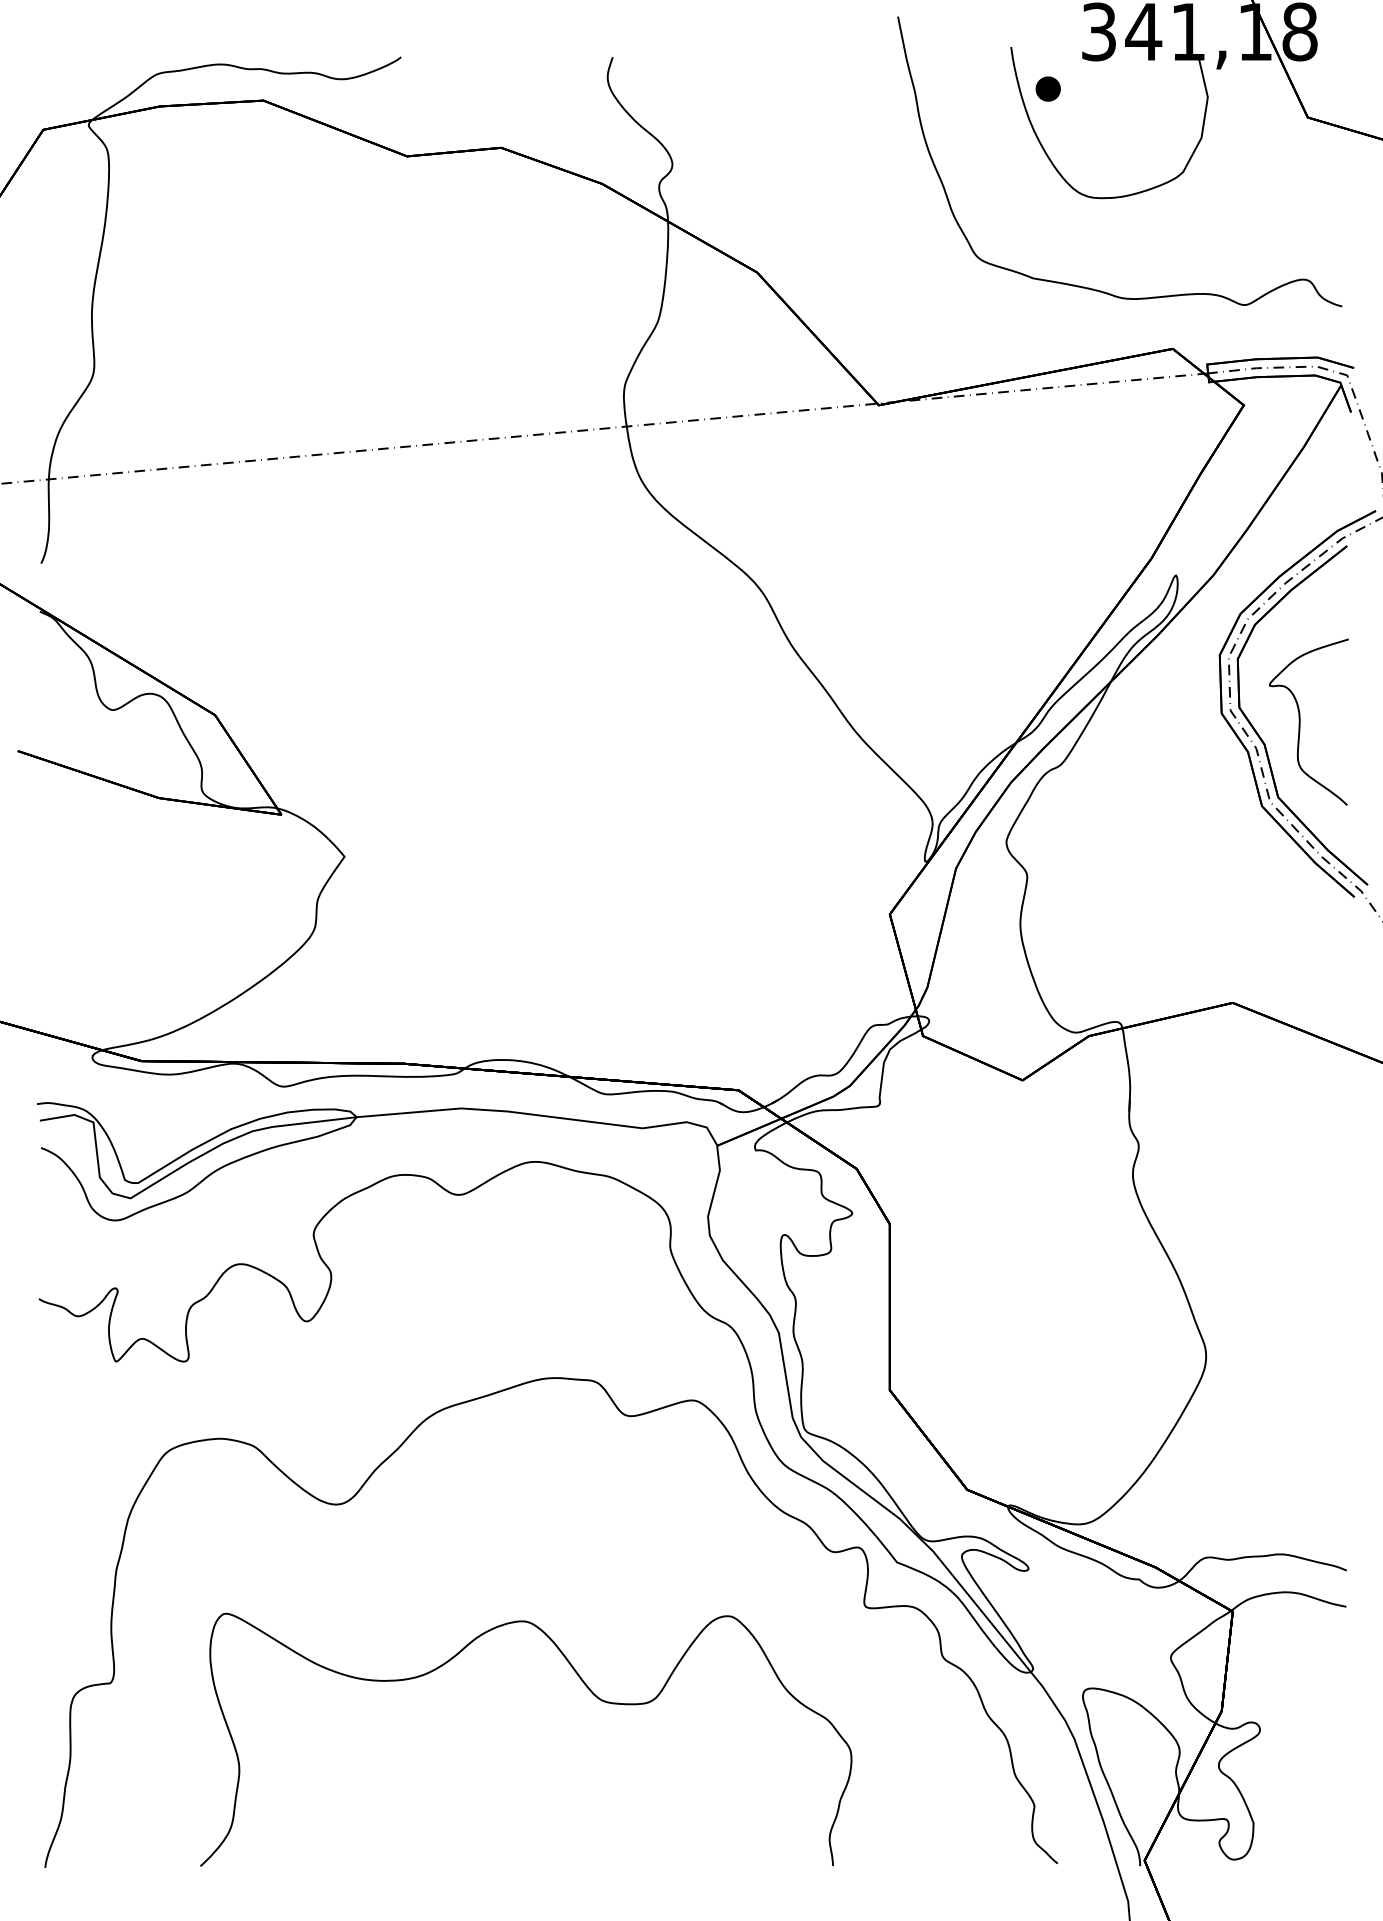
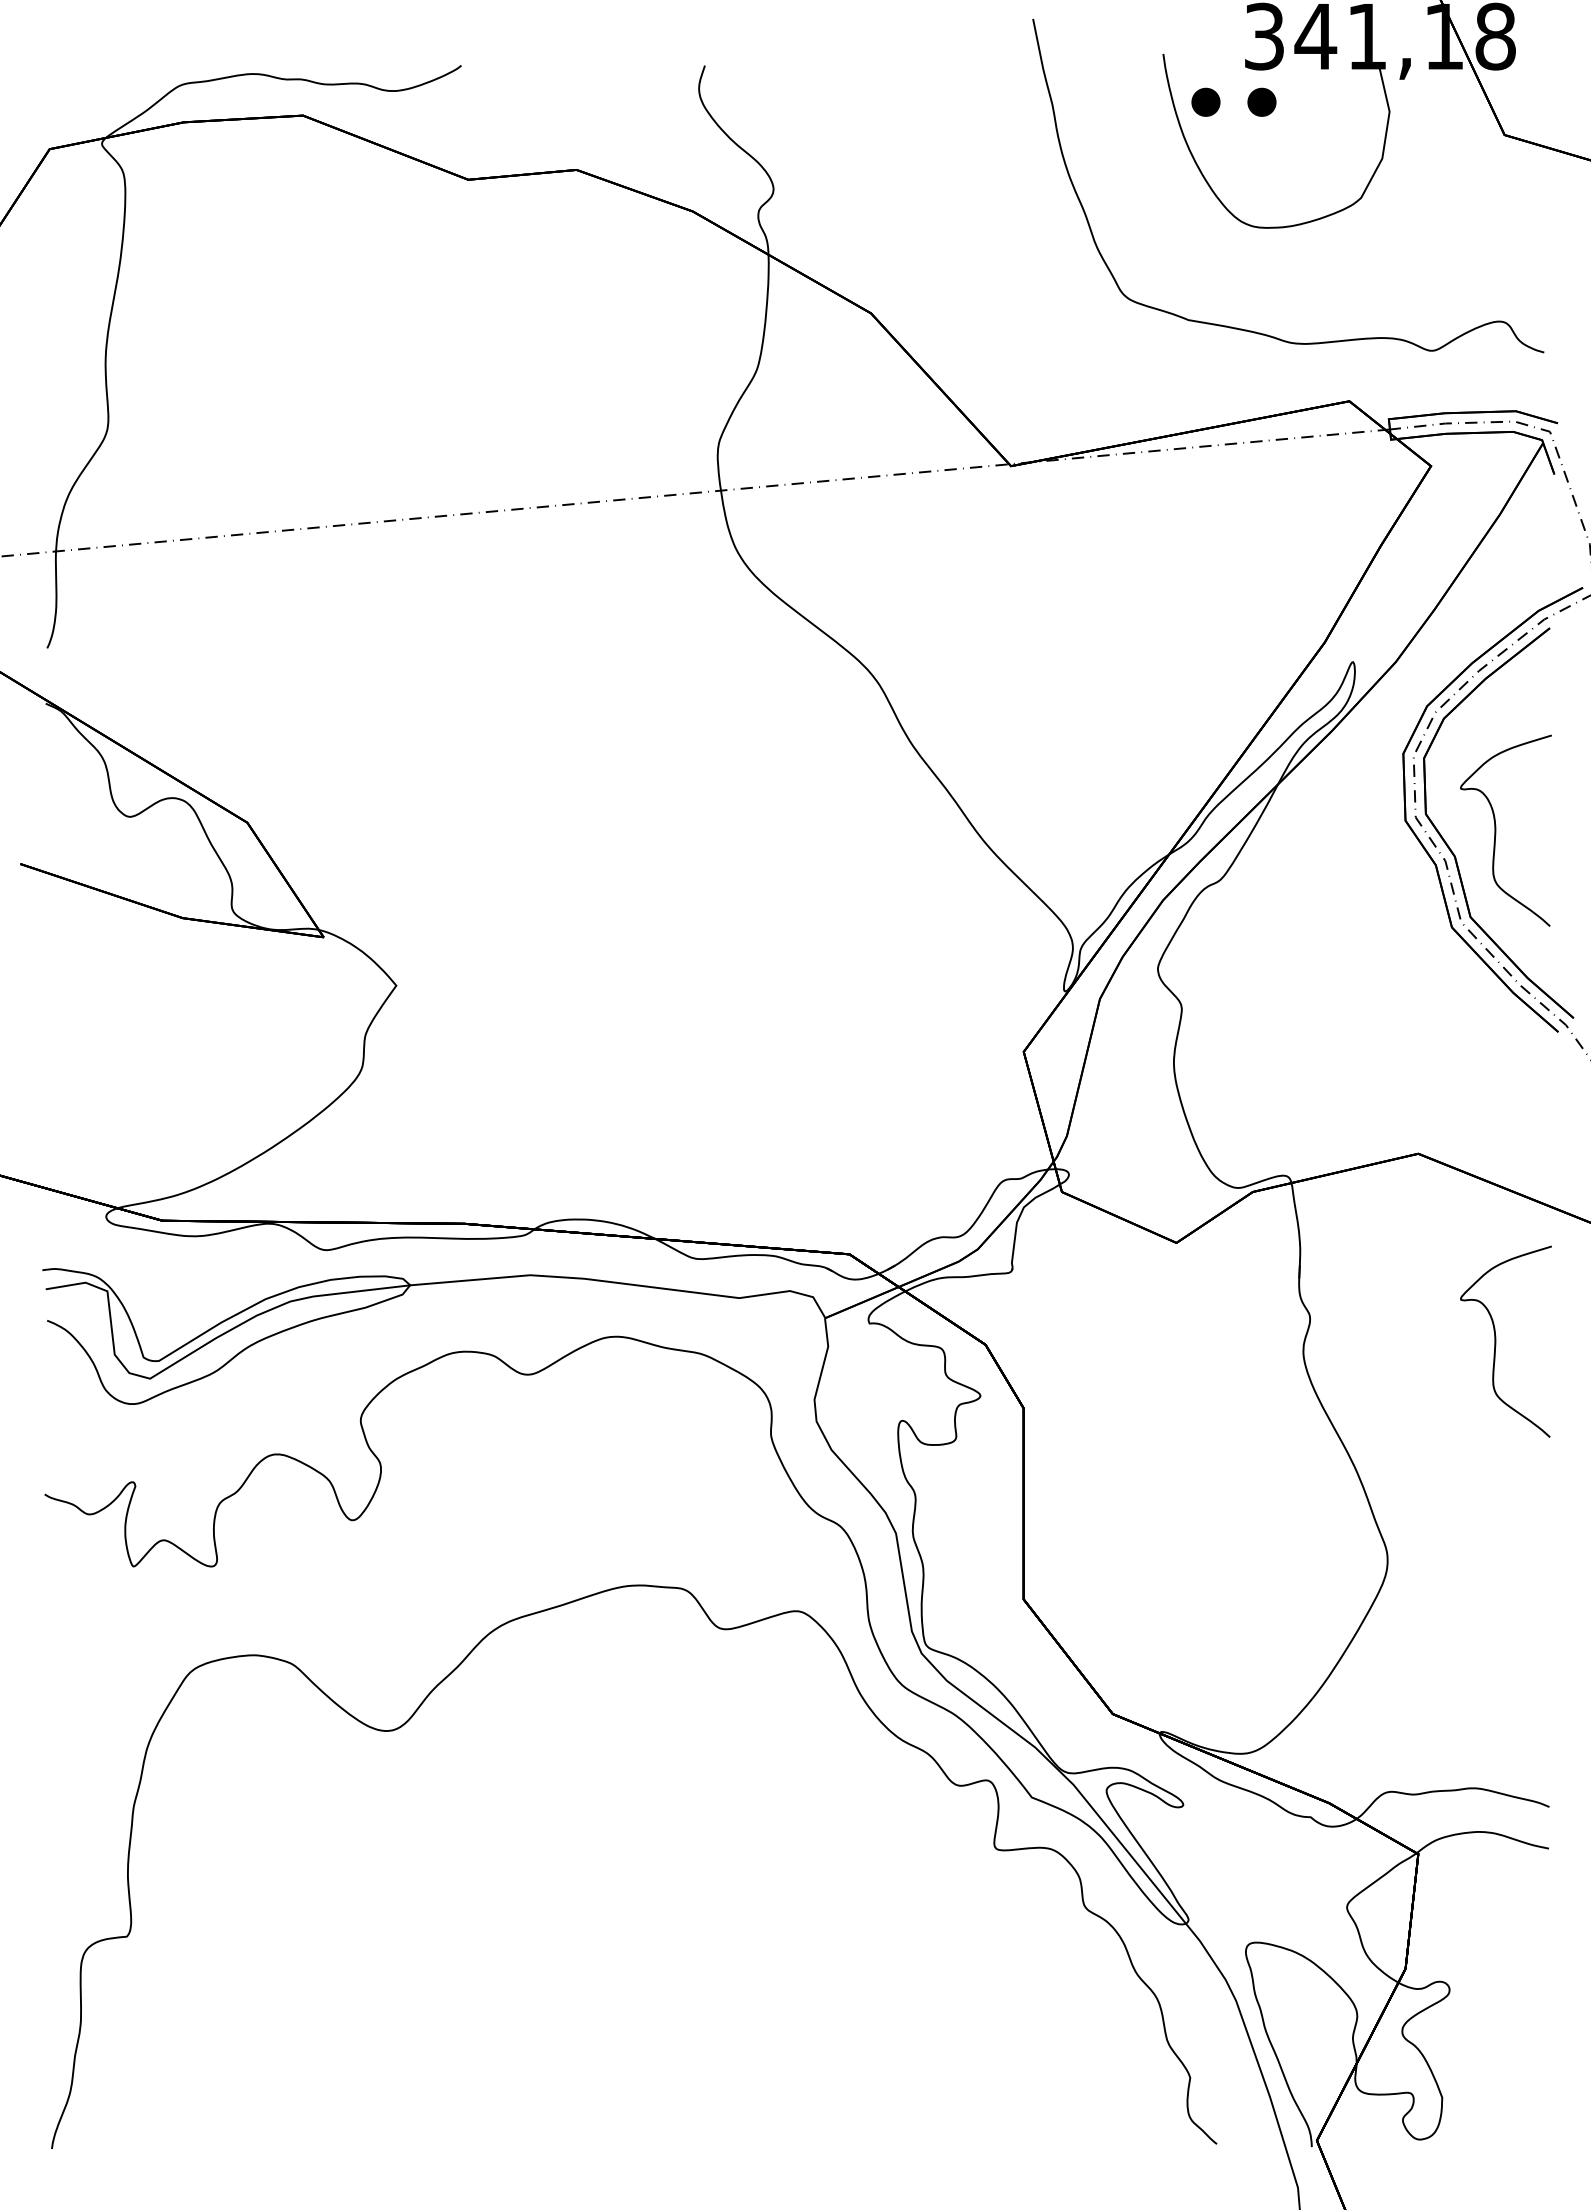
part: (1096, 88) -> (1261, 101), added
curve: (1300, 1166) -> (1496, 1341), added
curve: (587, 1688) -> (675, 1942), removed

